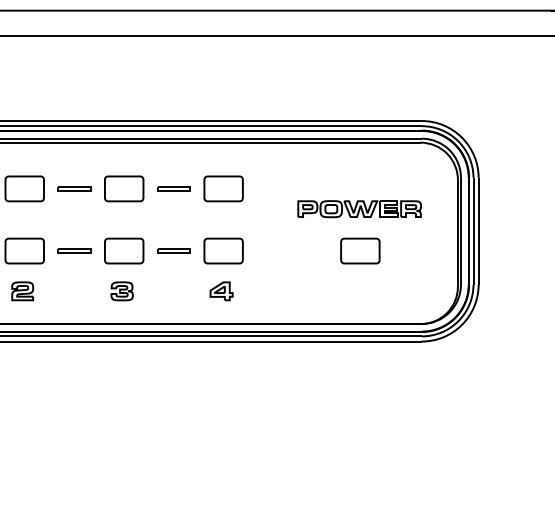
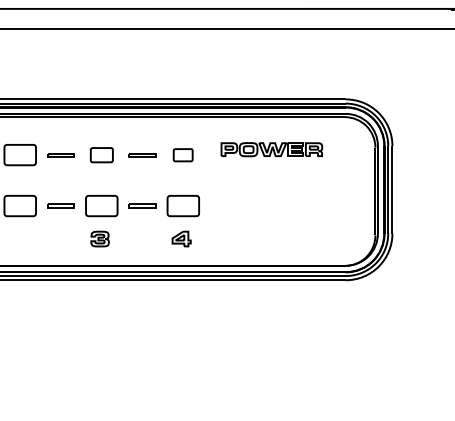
part: (123, 189) -> (101, 155), size x0.7
part: (222, 189) -> (182, 155), size x0.6
part: (359, 208) -> (271, 149), moved
part: (360, 251) -> (295, 206), removed
part: (22, 290) -> (18, 238), removed

